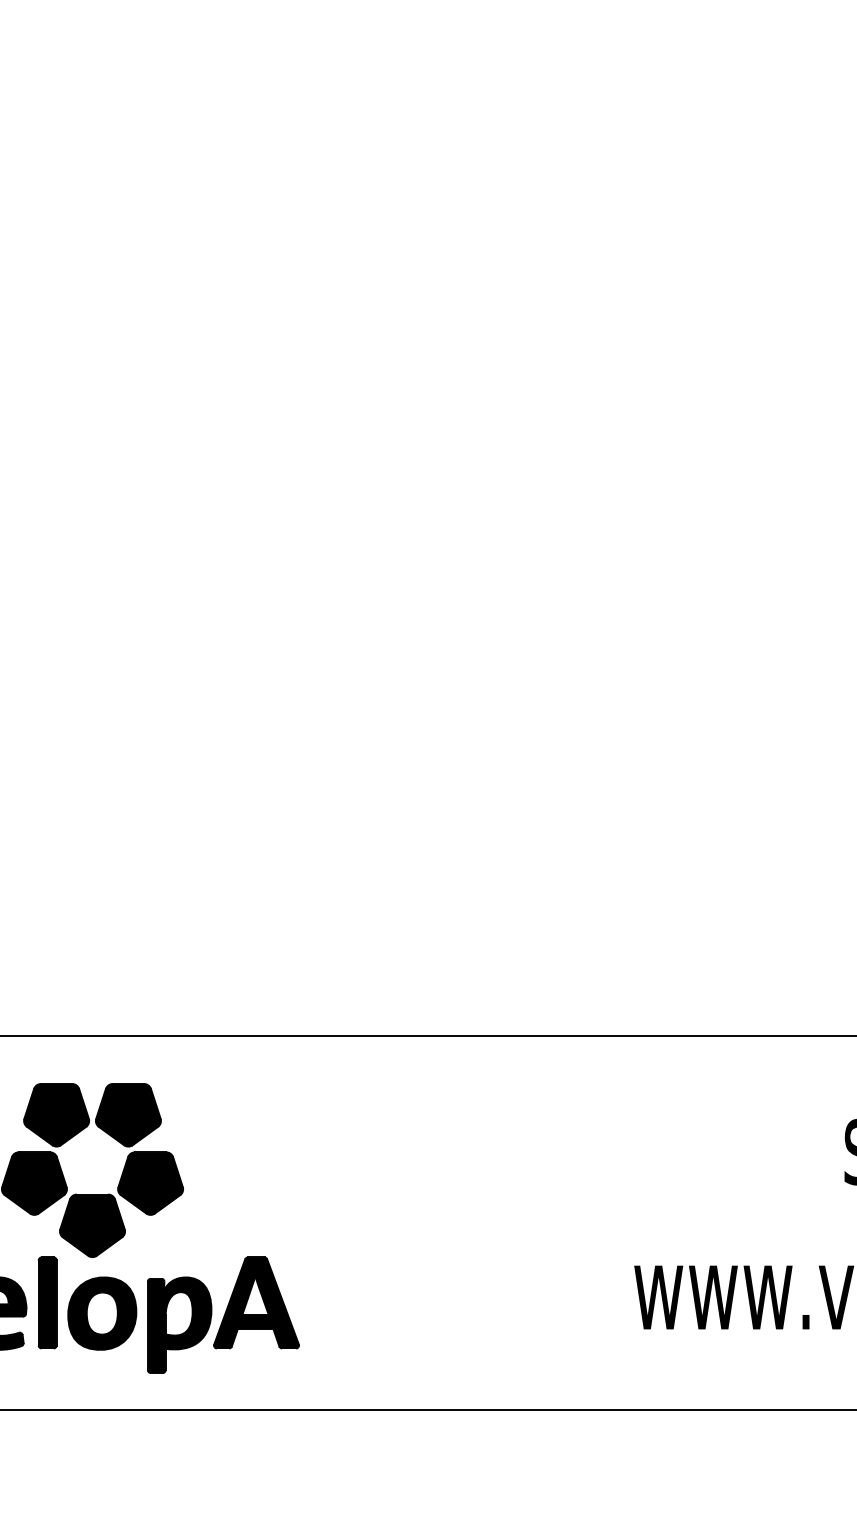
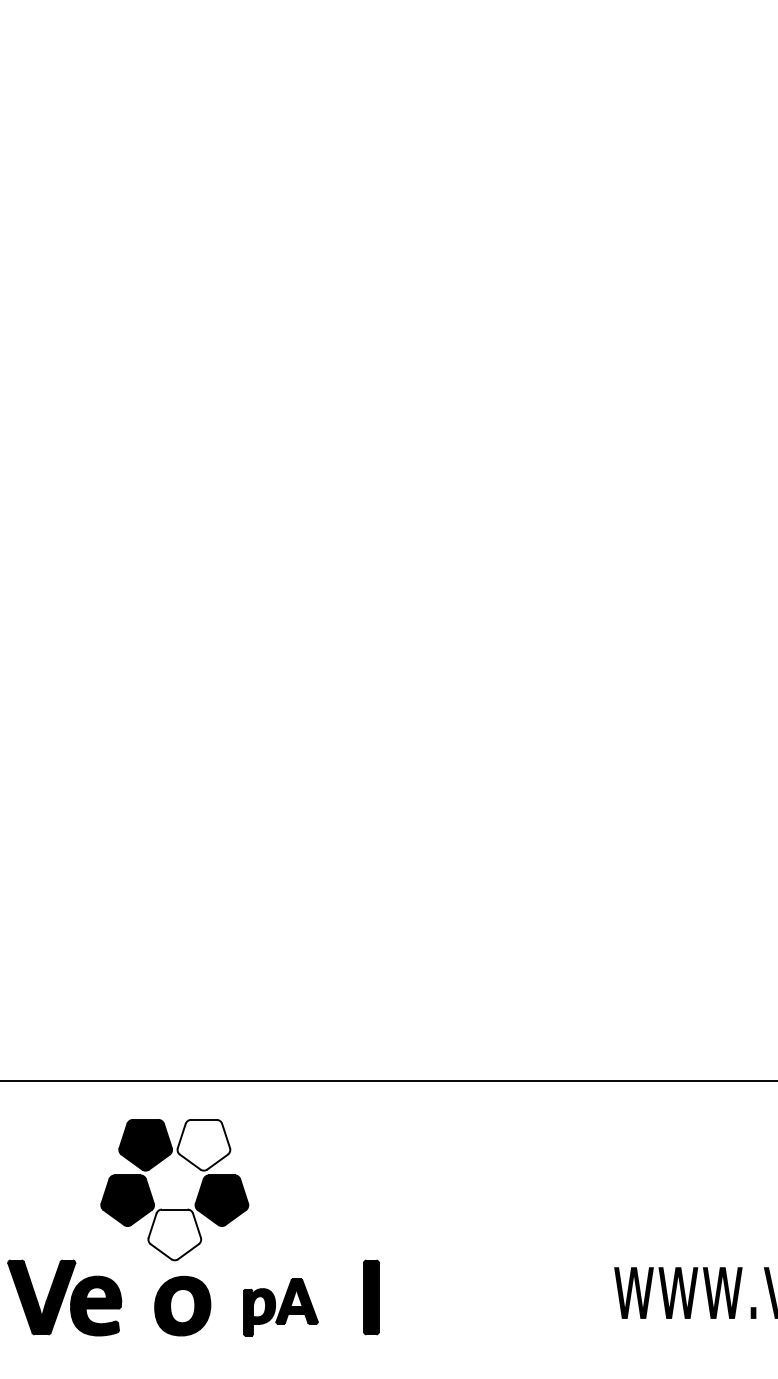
fill: (127, 1114) -> (203, 1144), removed
fill: (92, 1225) -> (174, 1234), removed
part: (47, 1302) -> (371, 1297), moved
part: (222, 1315) -> (280, 1307), size x0.6

